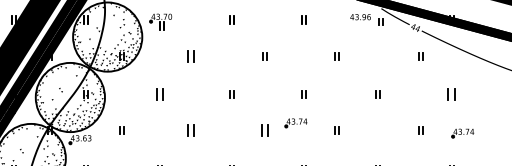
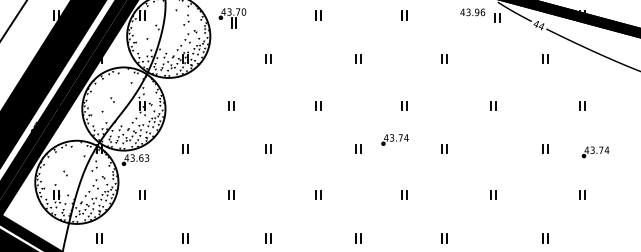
part: (190, 55) -> (268, 58), size x0.62
part: (159, 94) -> (231, 105), size x0.62
part: (451, 94) -> (582, 105), size x0.62
part: (190, 130) -> (268, 148), size x0.62
part: (265, 130) -> (358, 148), size x0.62

